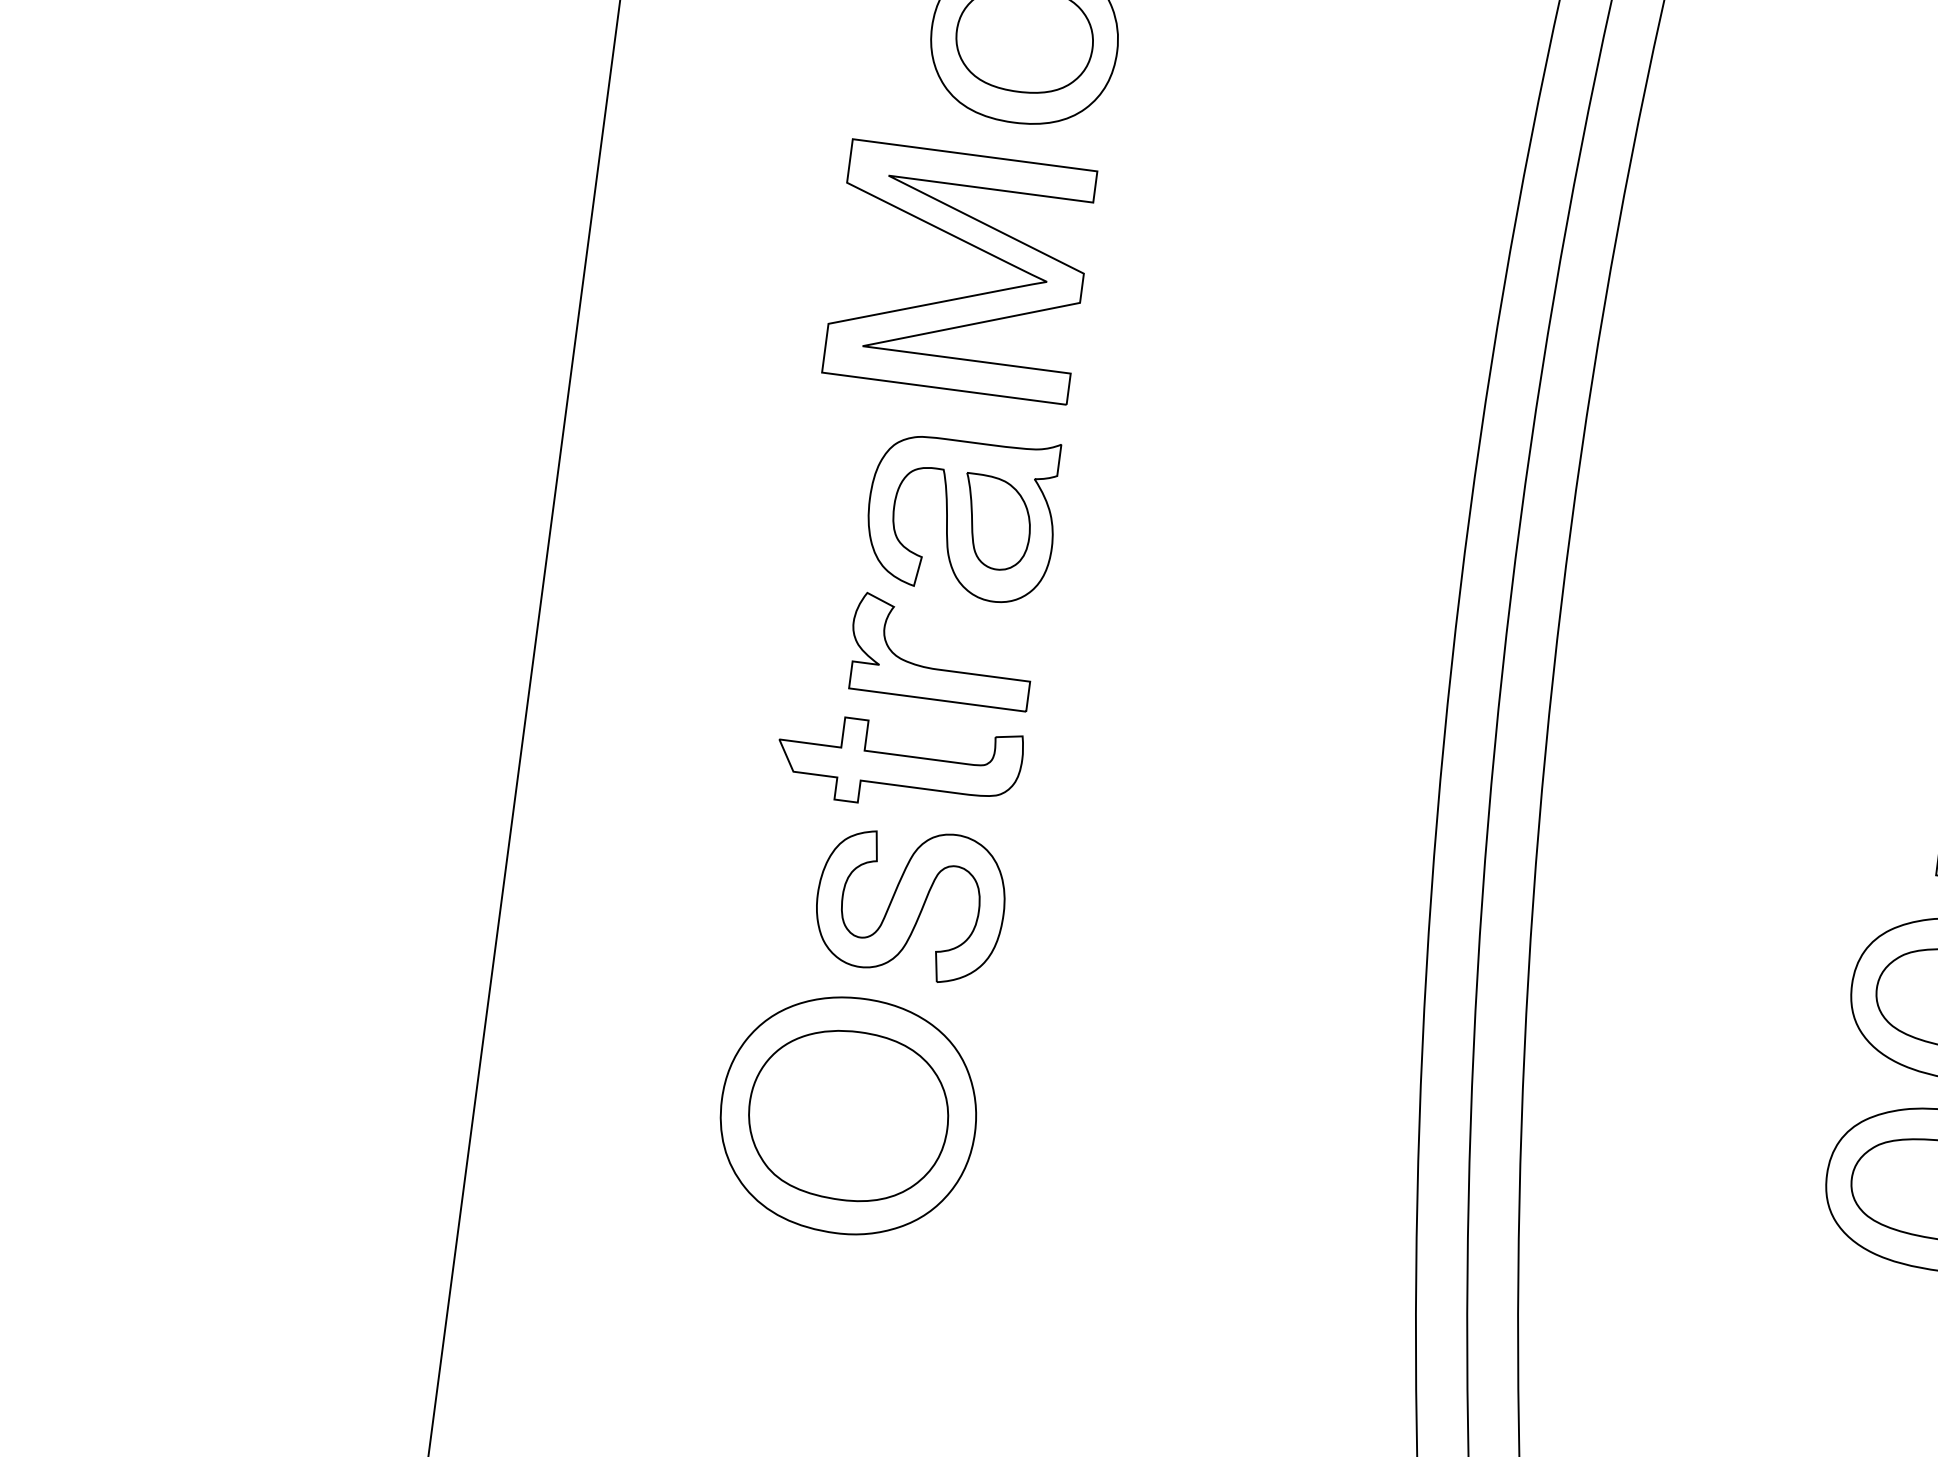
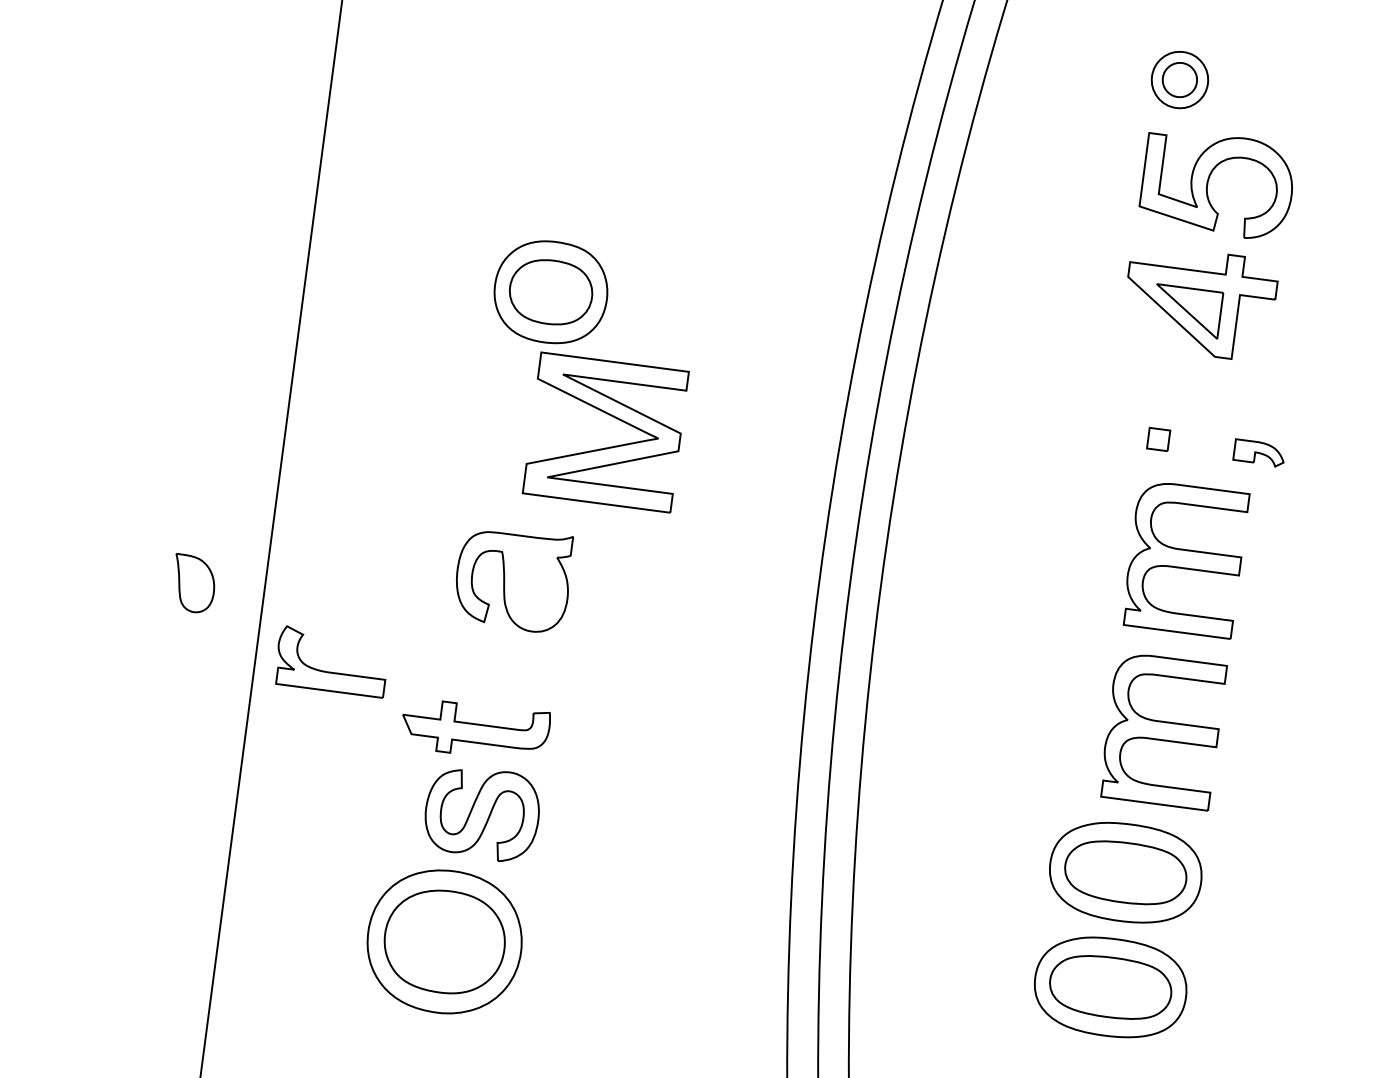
part: (965, 295) -> (609, 446), moved
part: (998, 522) -> (195, 583), moved
part: (939, 667) -> (330, 671), moved

